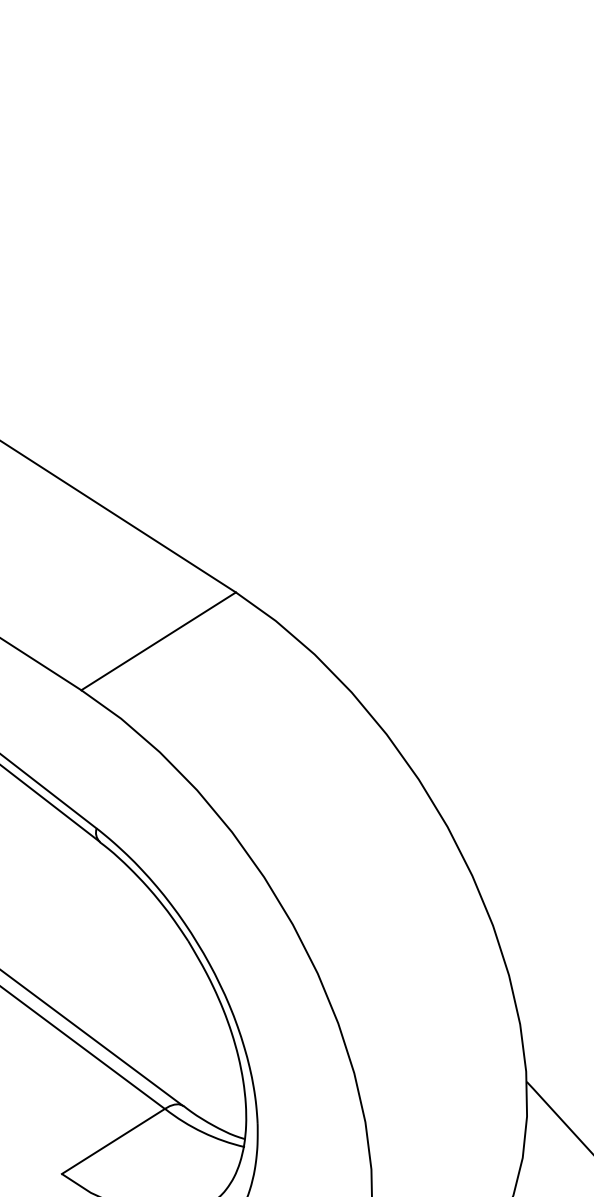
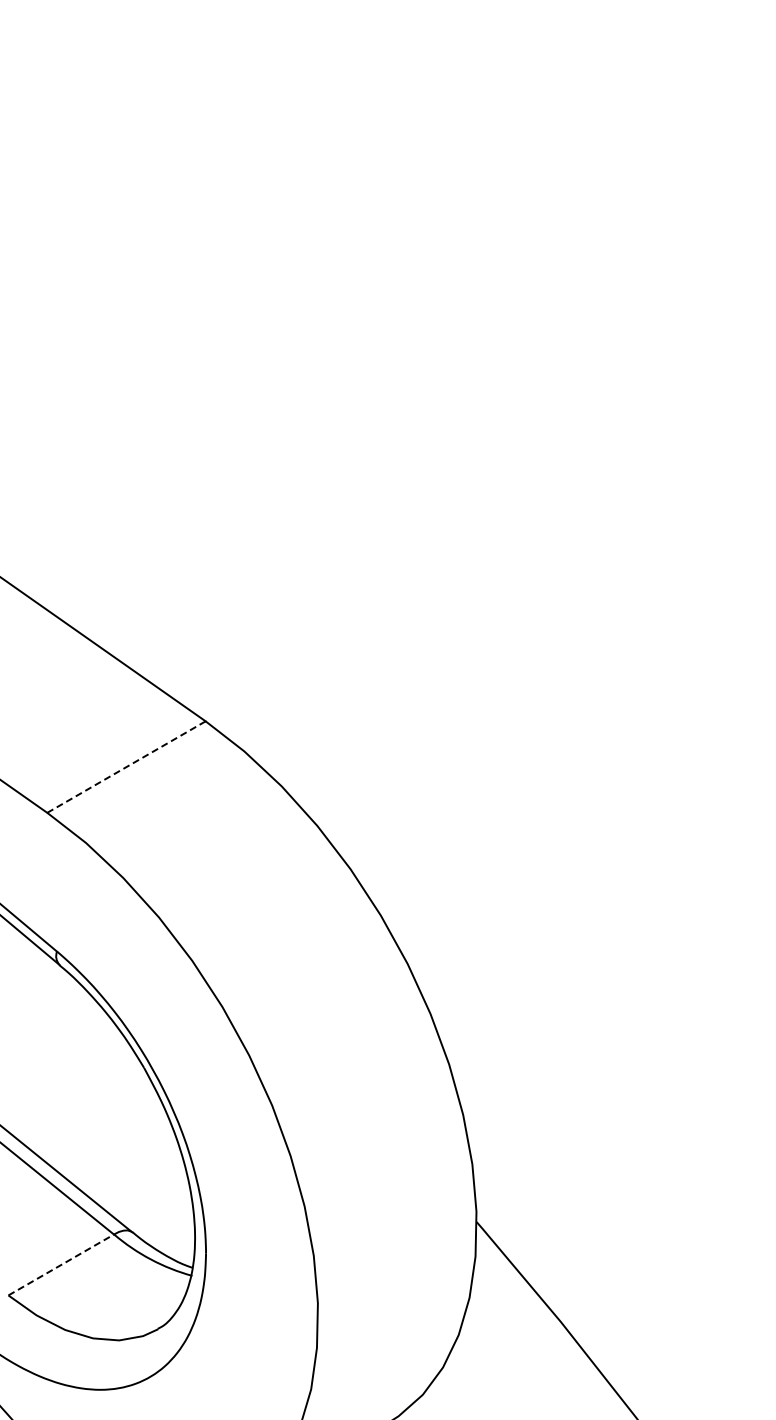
line: (158, 641) -> (126, 767), solid -> dashed
line: (113, 1140) -> (61, 1264), solid -> dashed

